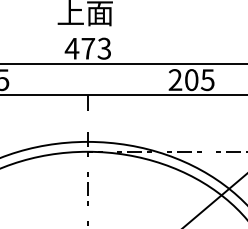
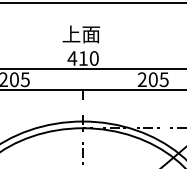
text: (95, 48) -> (88, 58), 473 -> 410

